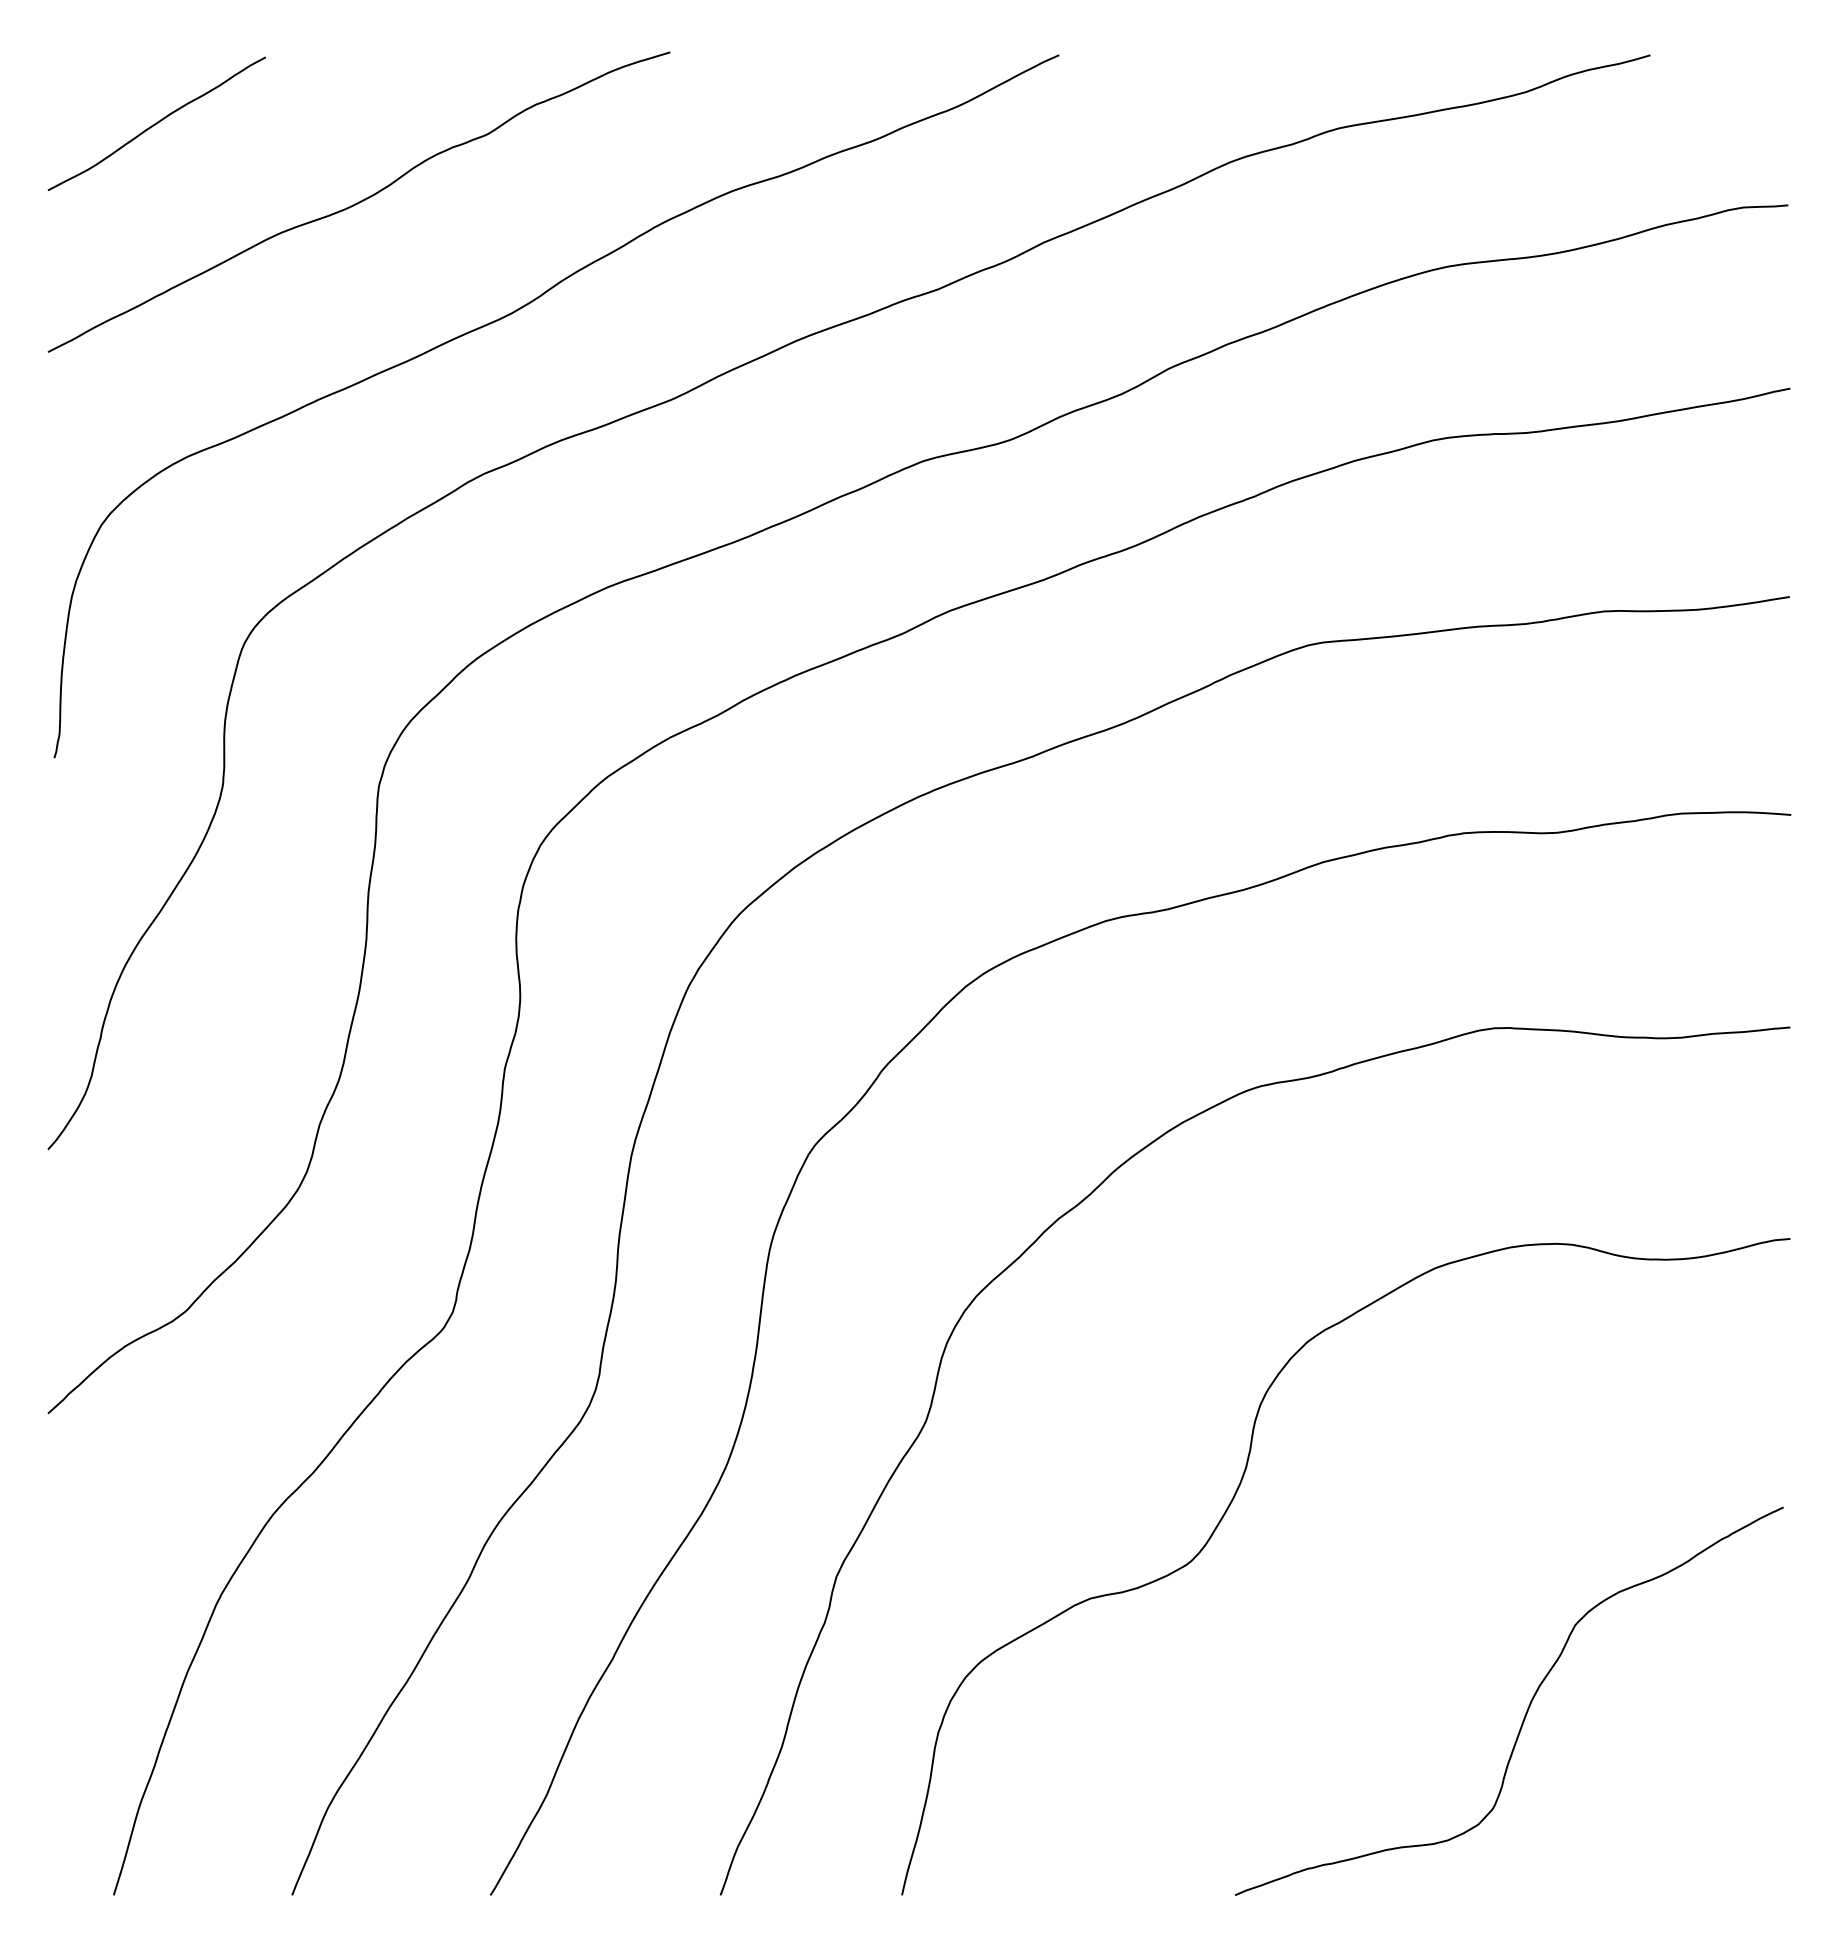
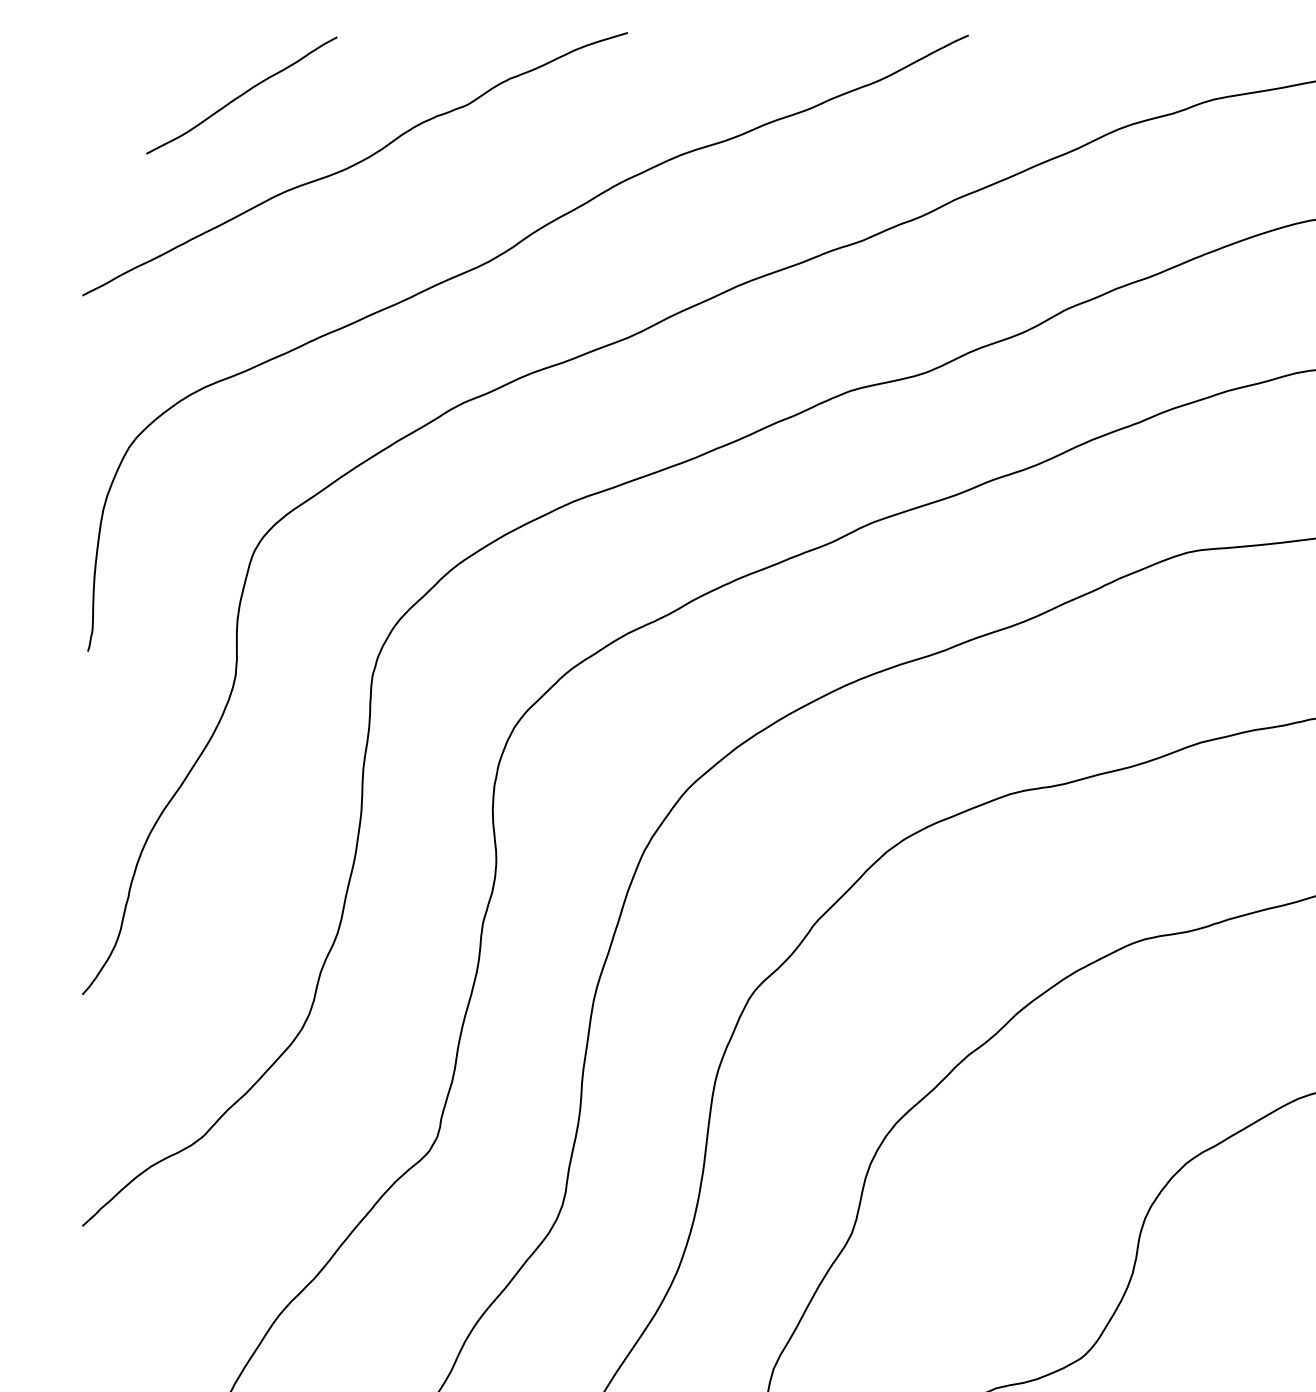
curve: (156, 123) -> (241, 95), moved

